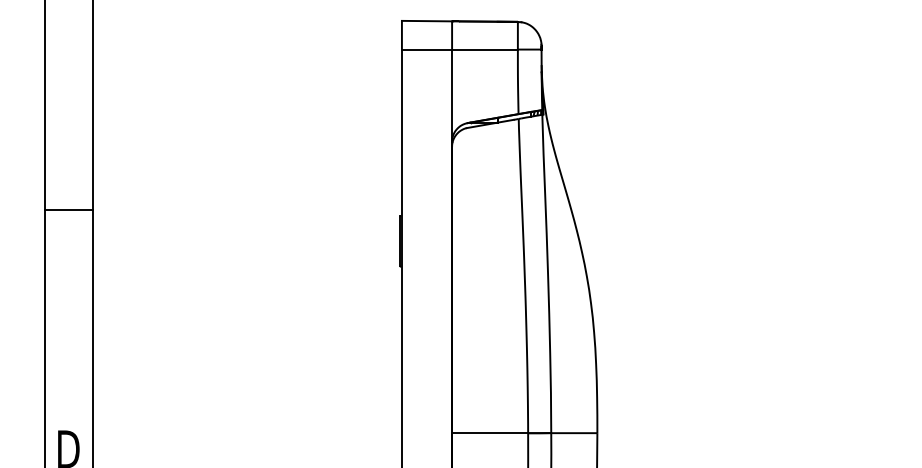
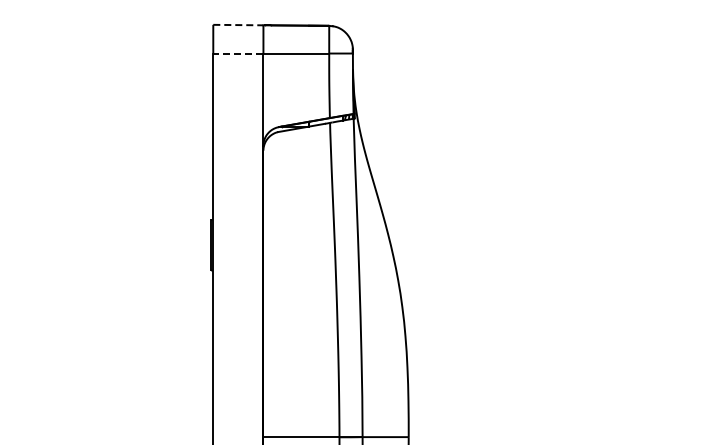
line: (427, 21) -> (238, 25), solid -> dashed
line: (426, 49) -> (237, 53), solid -> dashed

